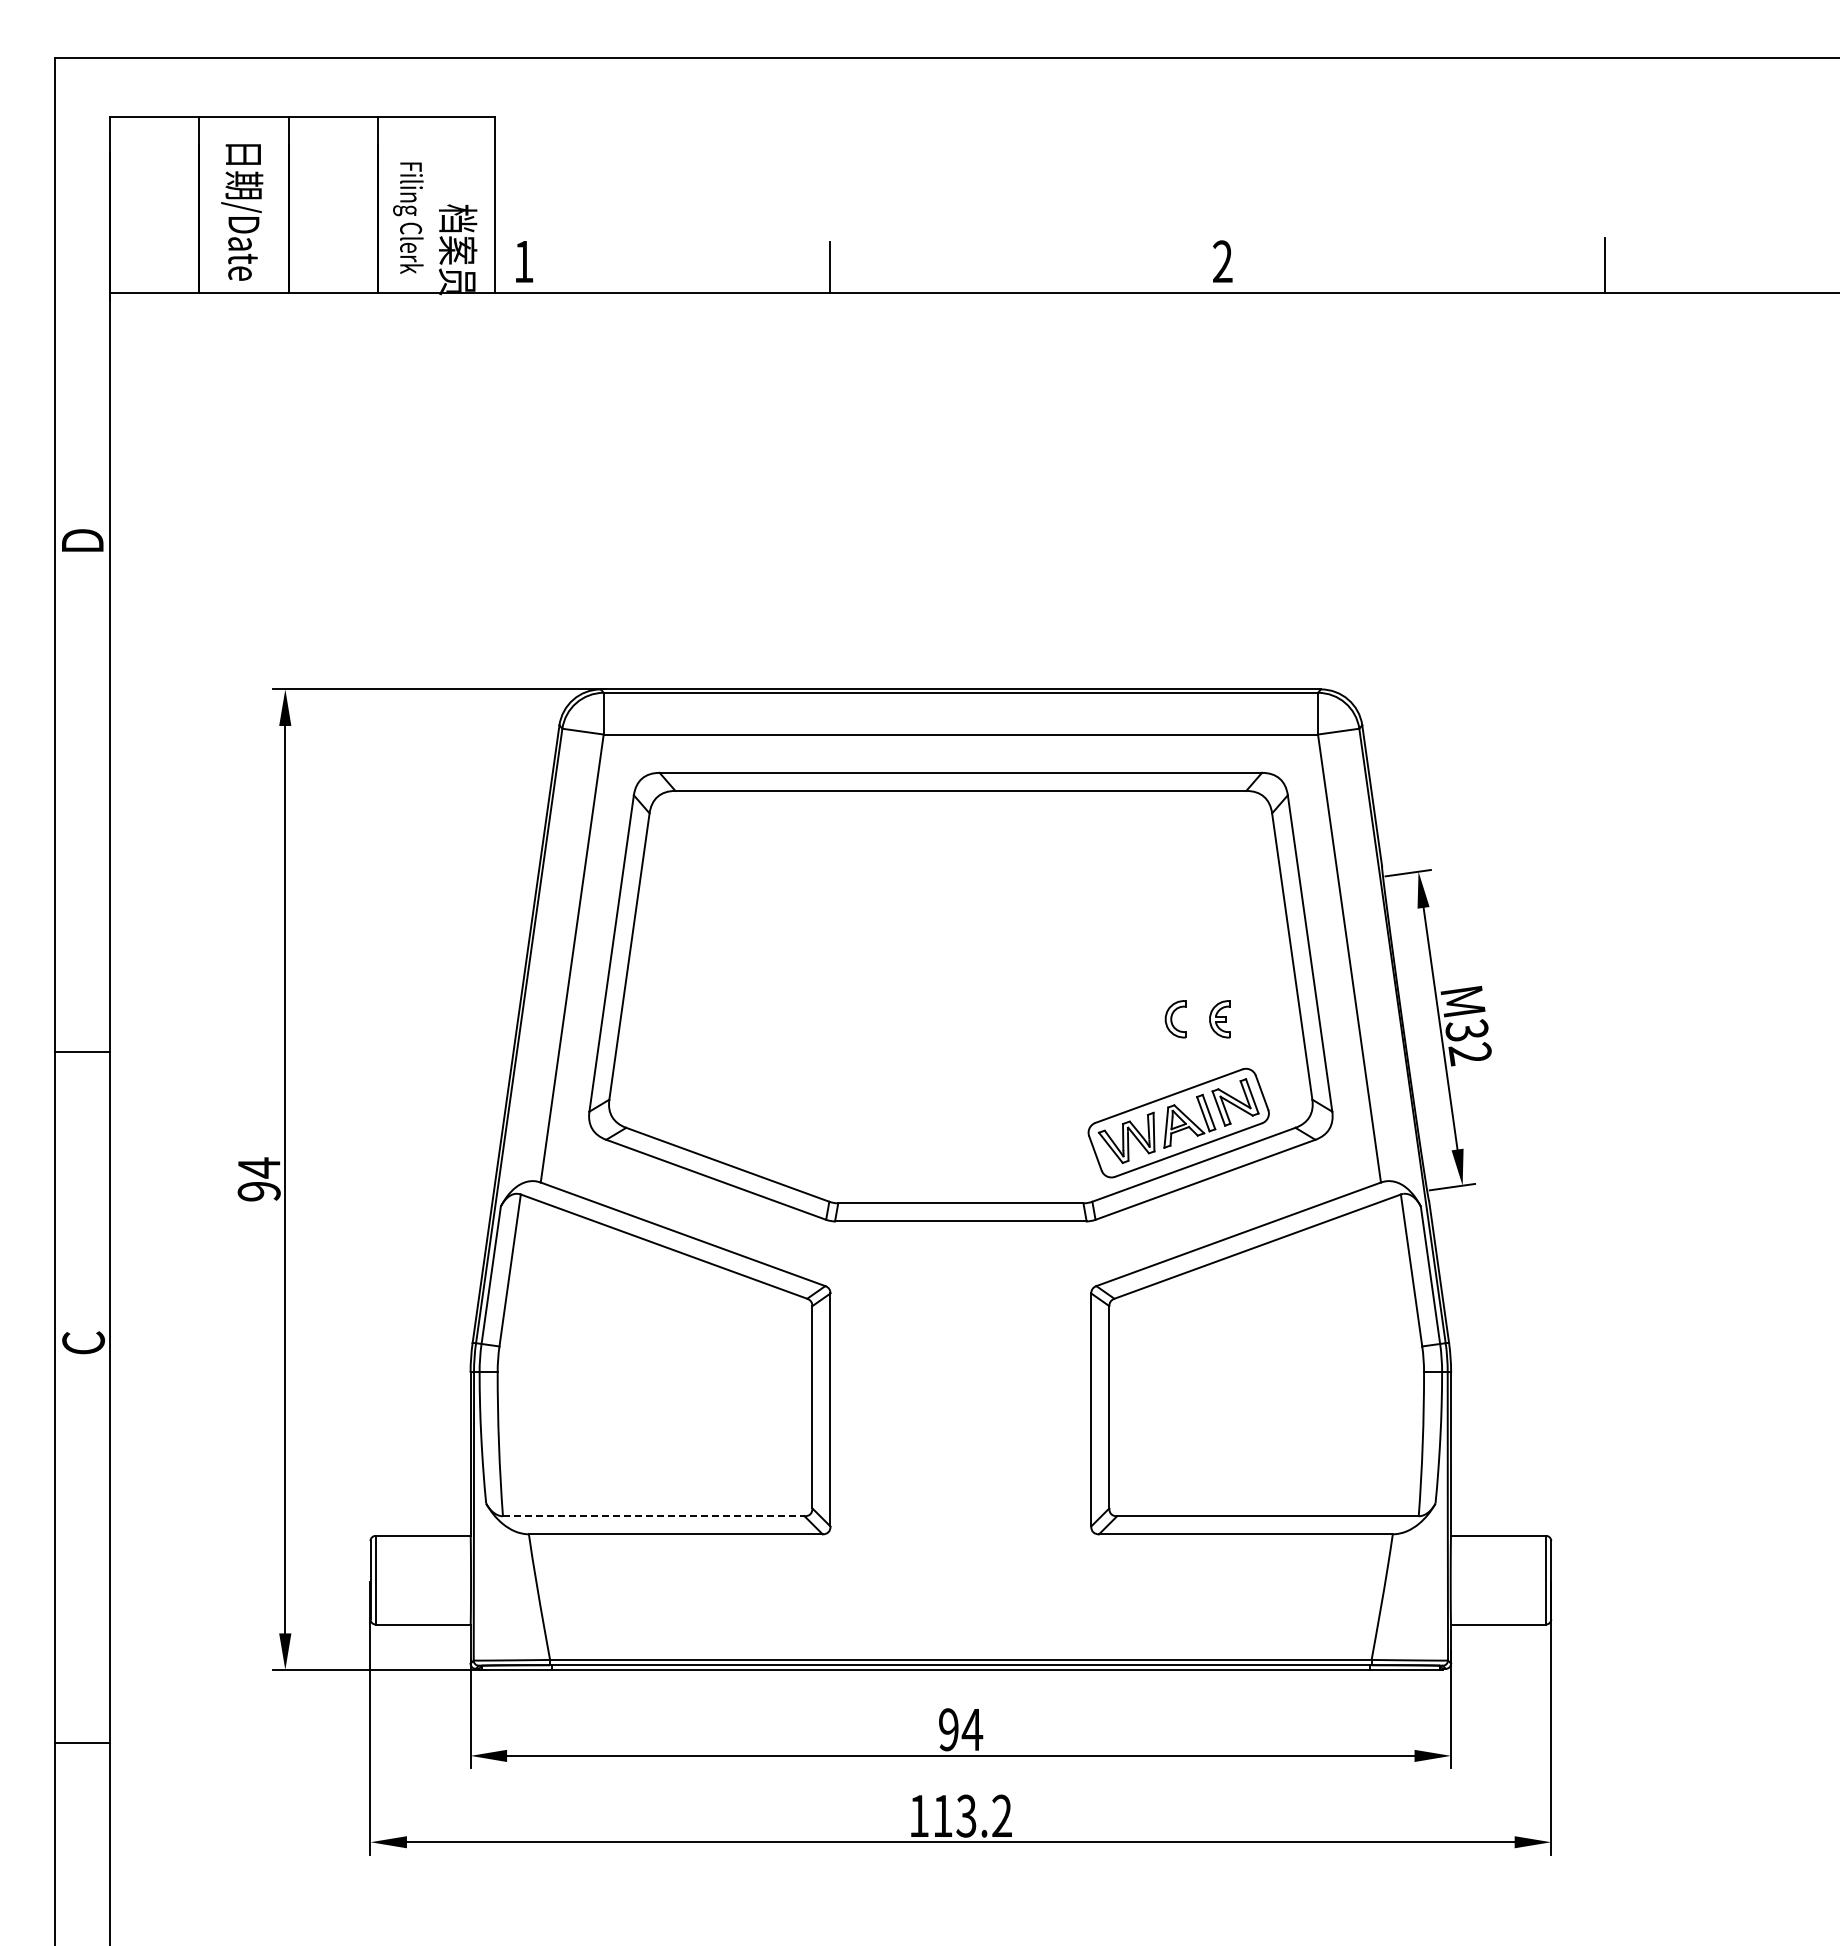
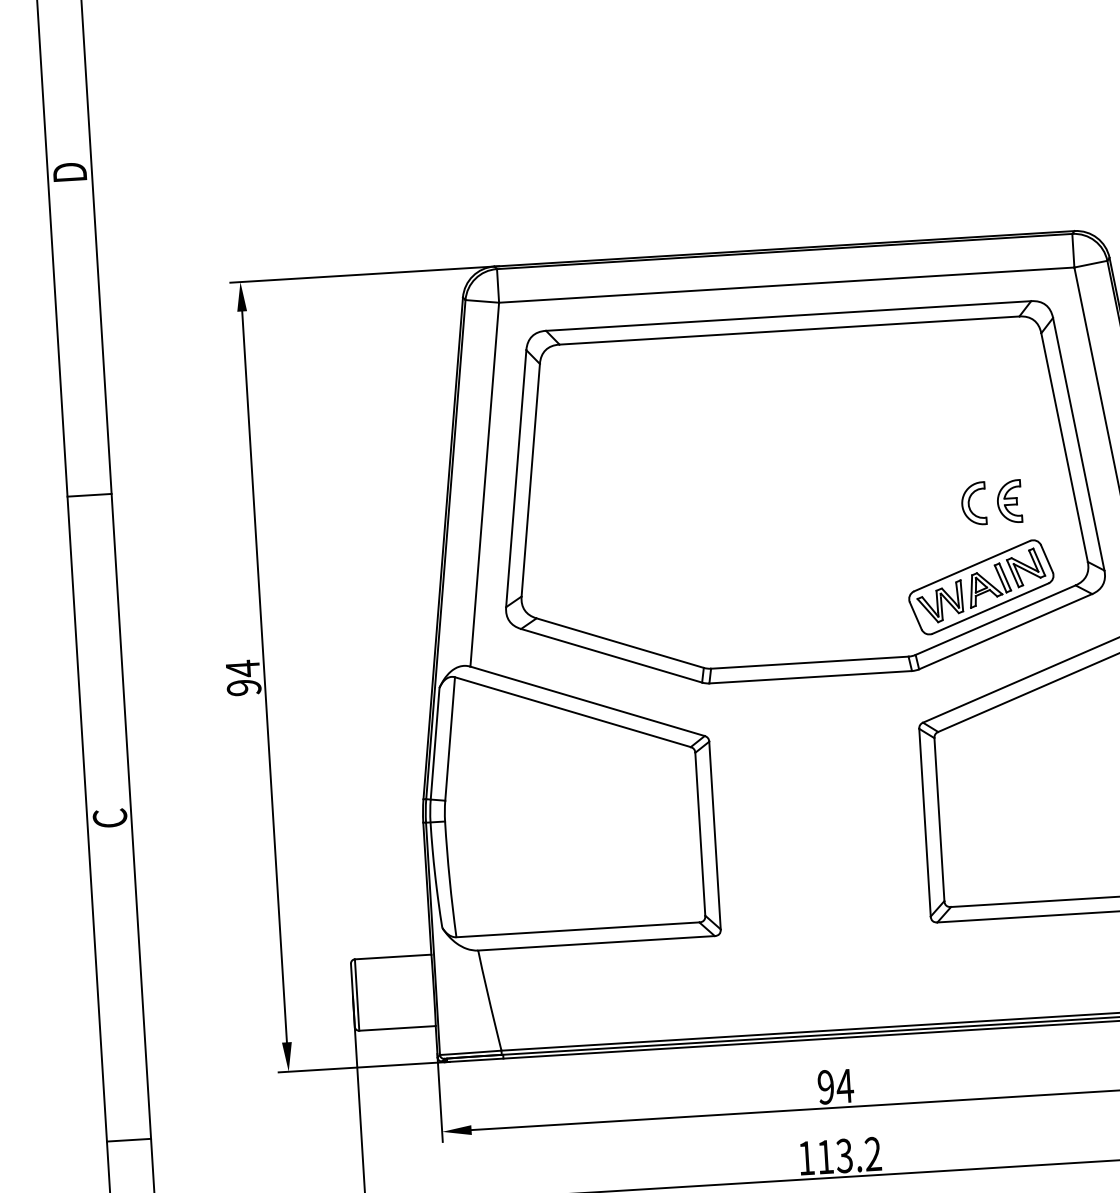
part: (1175, 1019) -> (973, 504), size x1.43
part: (1219, 1019) -> (1009, 501), size x1.43
line: (82, 1051) -> (89, 495), moved
line: (653, 1516) -> (577, 930), dashed -> solid

